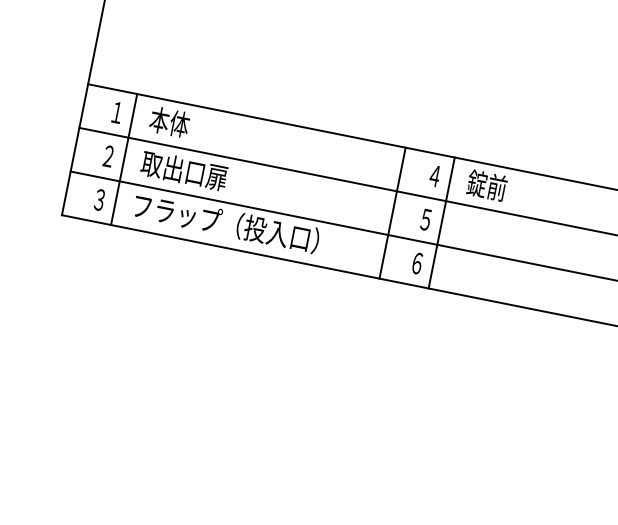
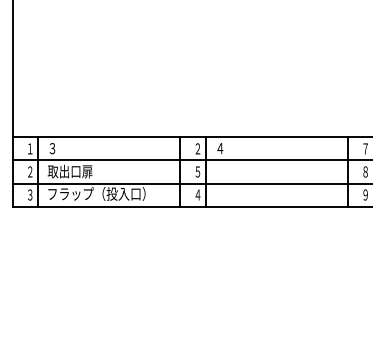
text: (169, 122) -> (57, 148), 本体 -> ３
text: (434, 175) -> (197, 148), ４ -> ２
text: (487, 185) -> (225, 148), 錠前 -> ４
text: (416, 262) -> (197, 194), ６ -> ４

